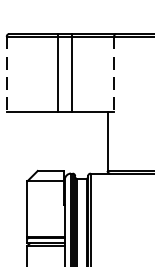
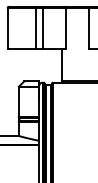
line: (6, 75) -> (7, 29), dashed -> solid
line: (113, 75) -> (65, 29), dashed -> solid

